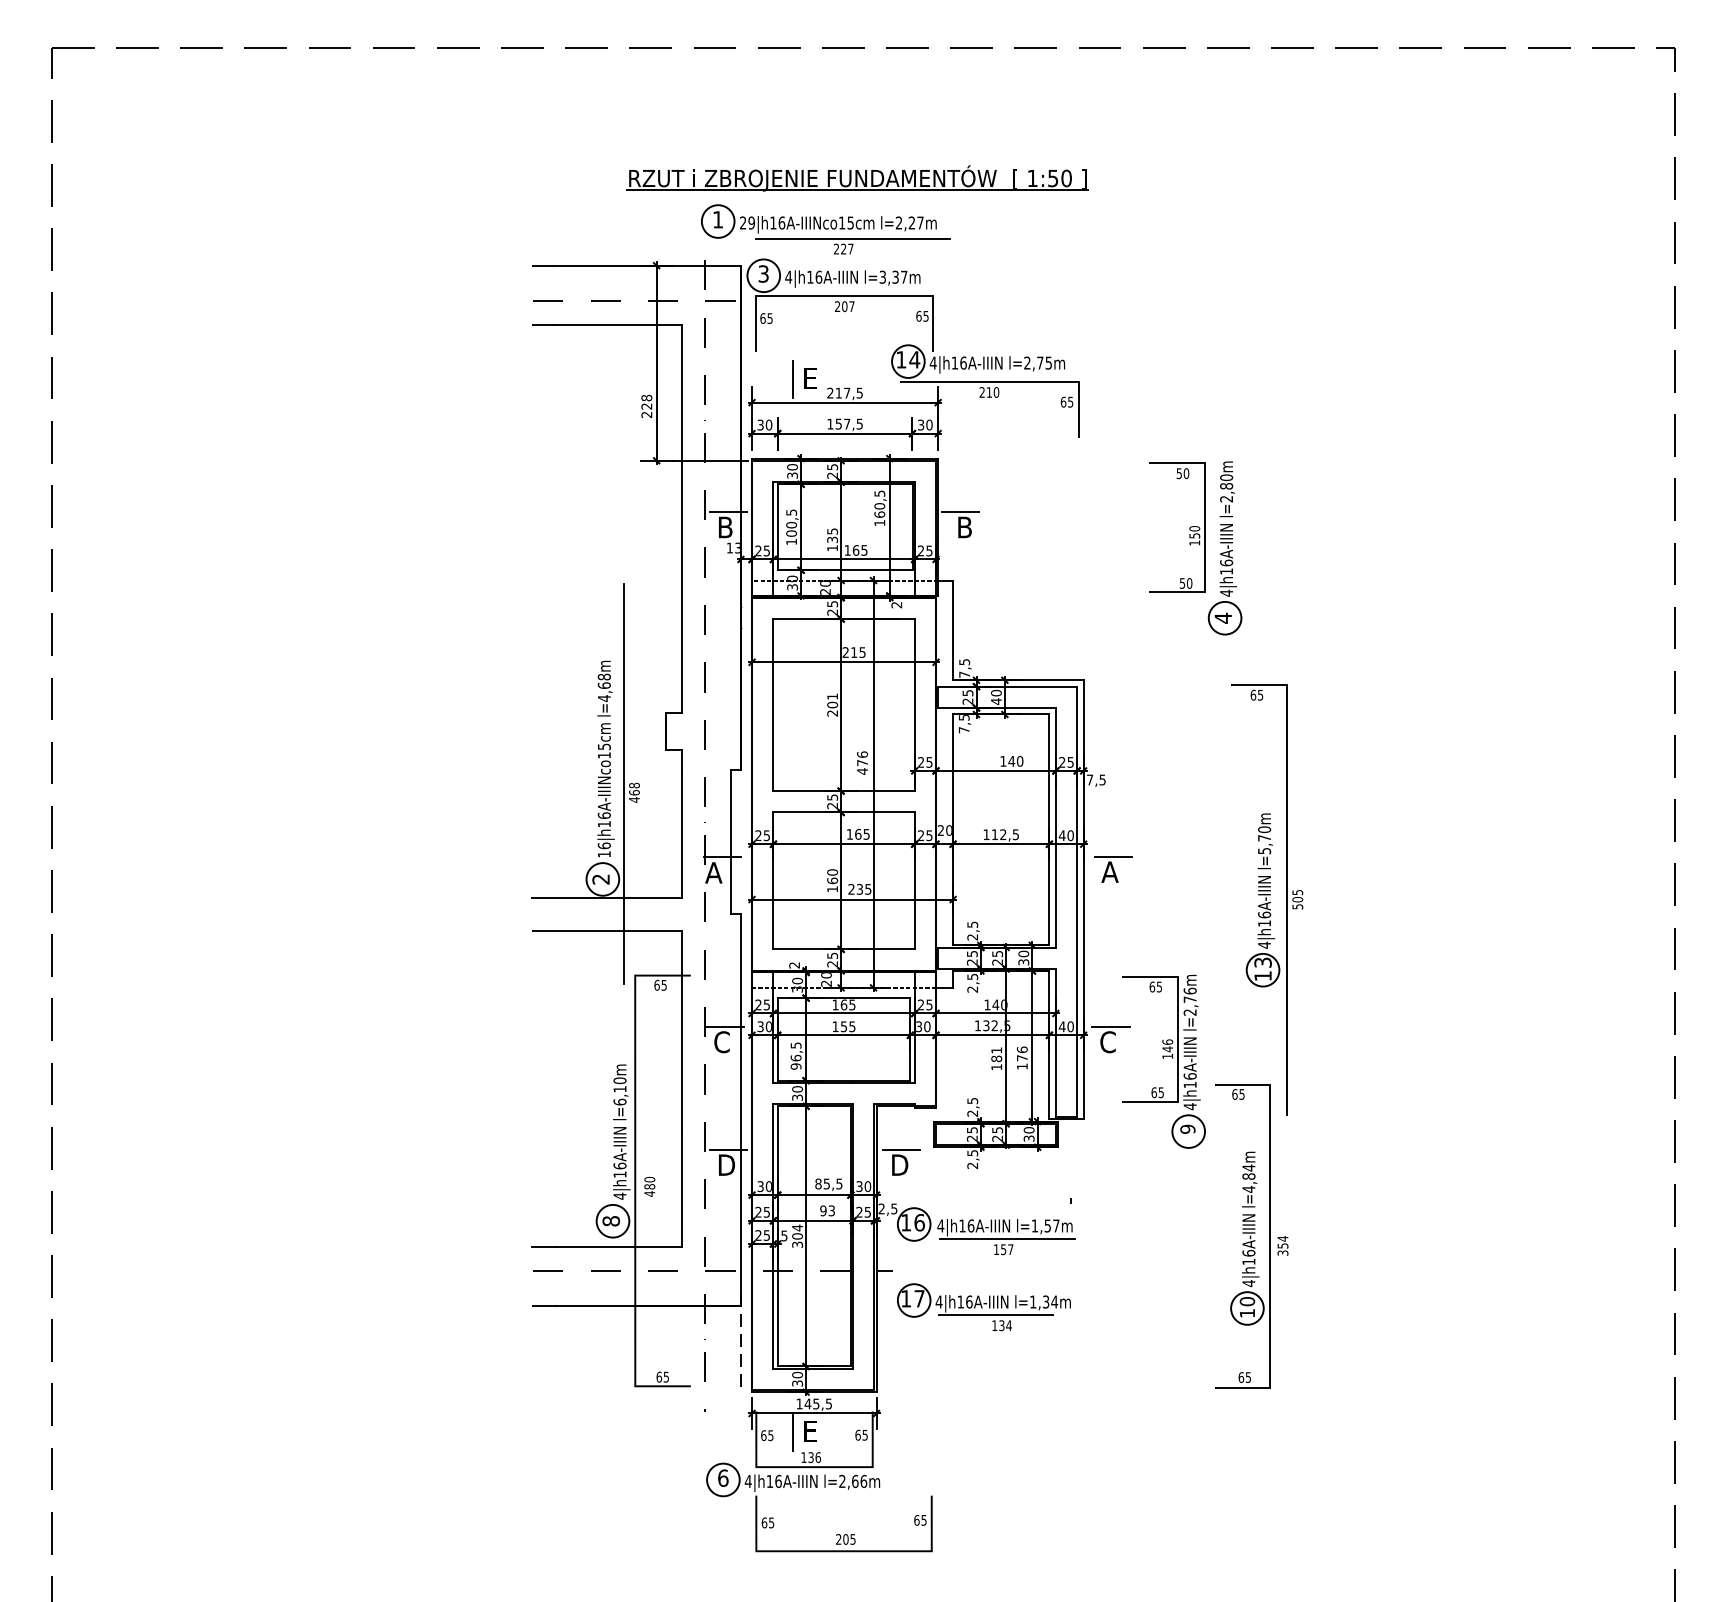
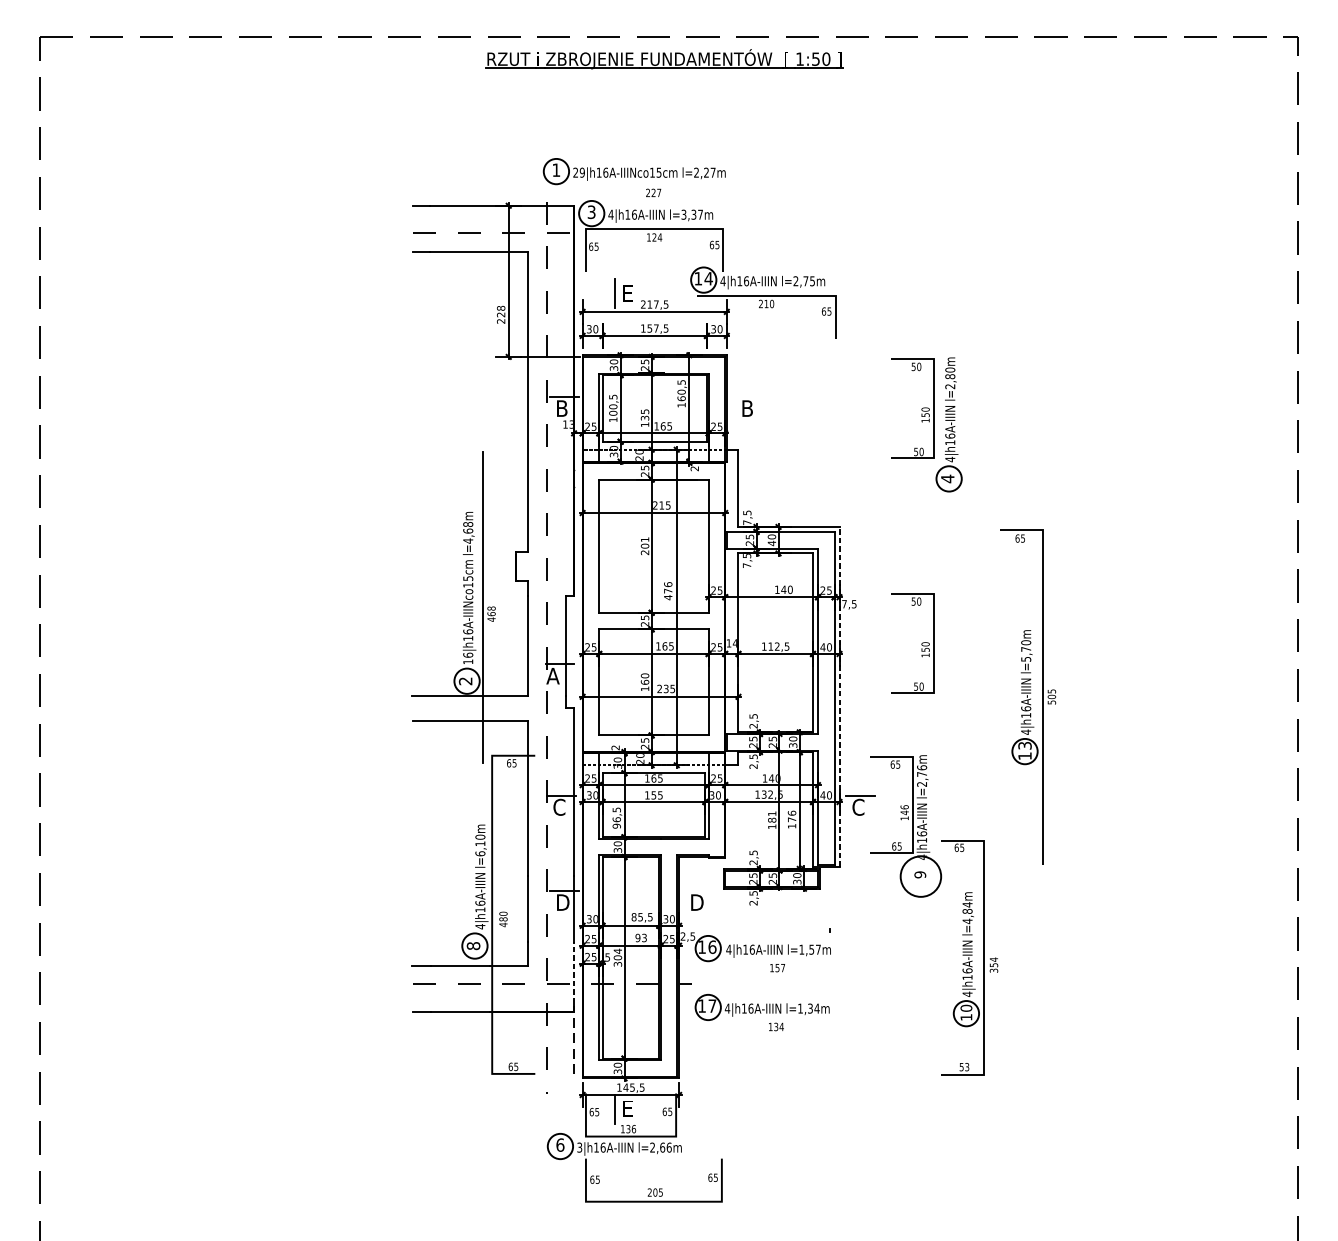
part: (857, 178) -> (664, 59), moved
line: (852, 238) -> (660, 184), removed
text: (844, 306) -> (654, 237), 207 -> 124
line: (959, 512) -> (743, 396), removed
text: (944, 830) -> (731, 643), 20 -> 14
part: (1189, 830) -> (921, 643), added
part: (1113, 869) -> (862, 673), removed
line: (1083, 899) -> (839, 696), solid -> dashed
part: (1267, 899) -> (1028, 696), moved
circle: (1188, 1131) -> (920, 876), size x1.6
line: (901, 1149) -> (698, 890), removed
line: (1007, 1238) -> (780, 959), removed
line: (740, 1261) -> (573, 977), solid -> dashed
line: (995, 1314) -> (771, 1018), removed
text: (1244, 1377) -> (964, 1067), 65 -> 53
text: (747, 1481) -> (579, 1147), 4|h16A-IIIN -> 3|h16A-IIIN

